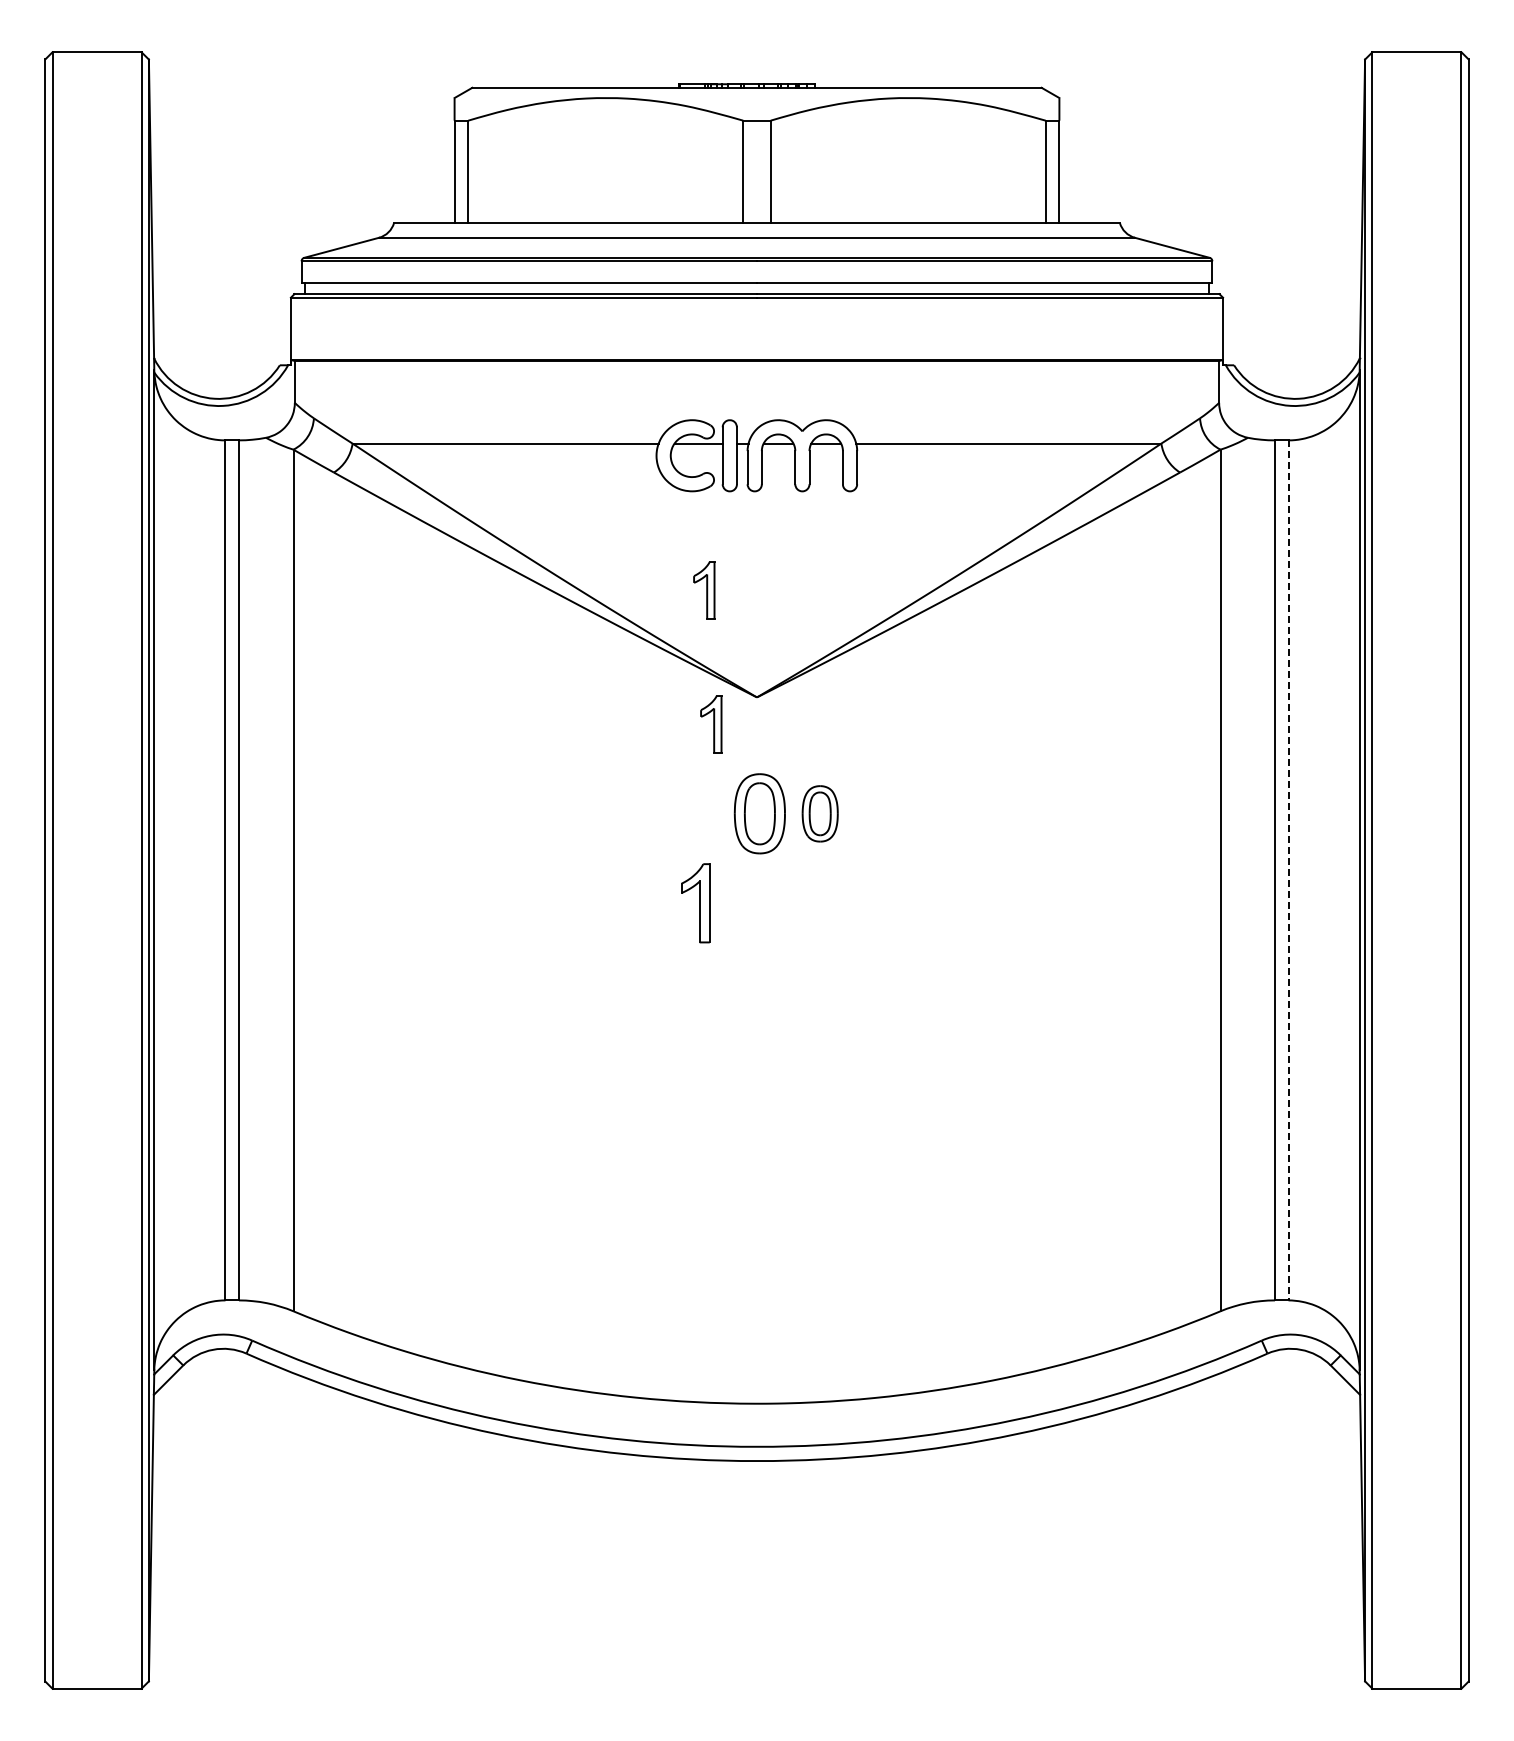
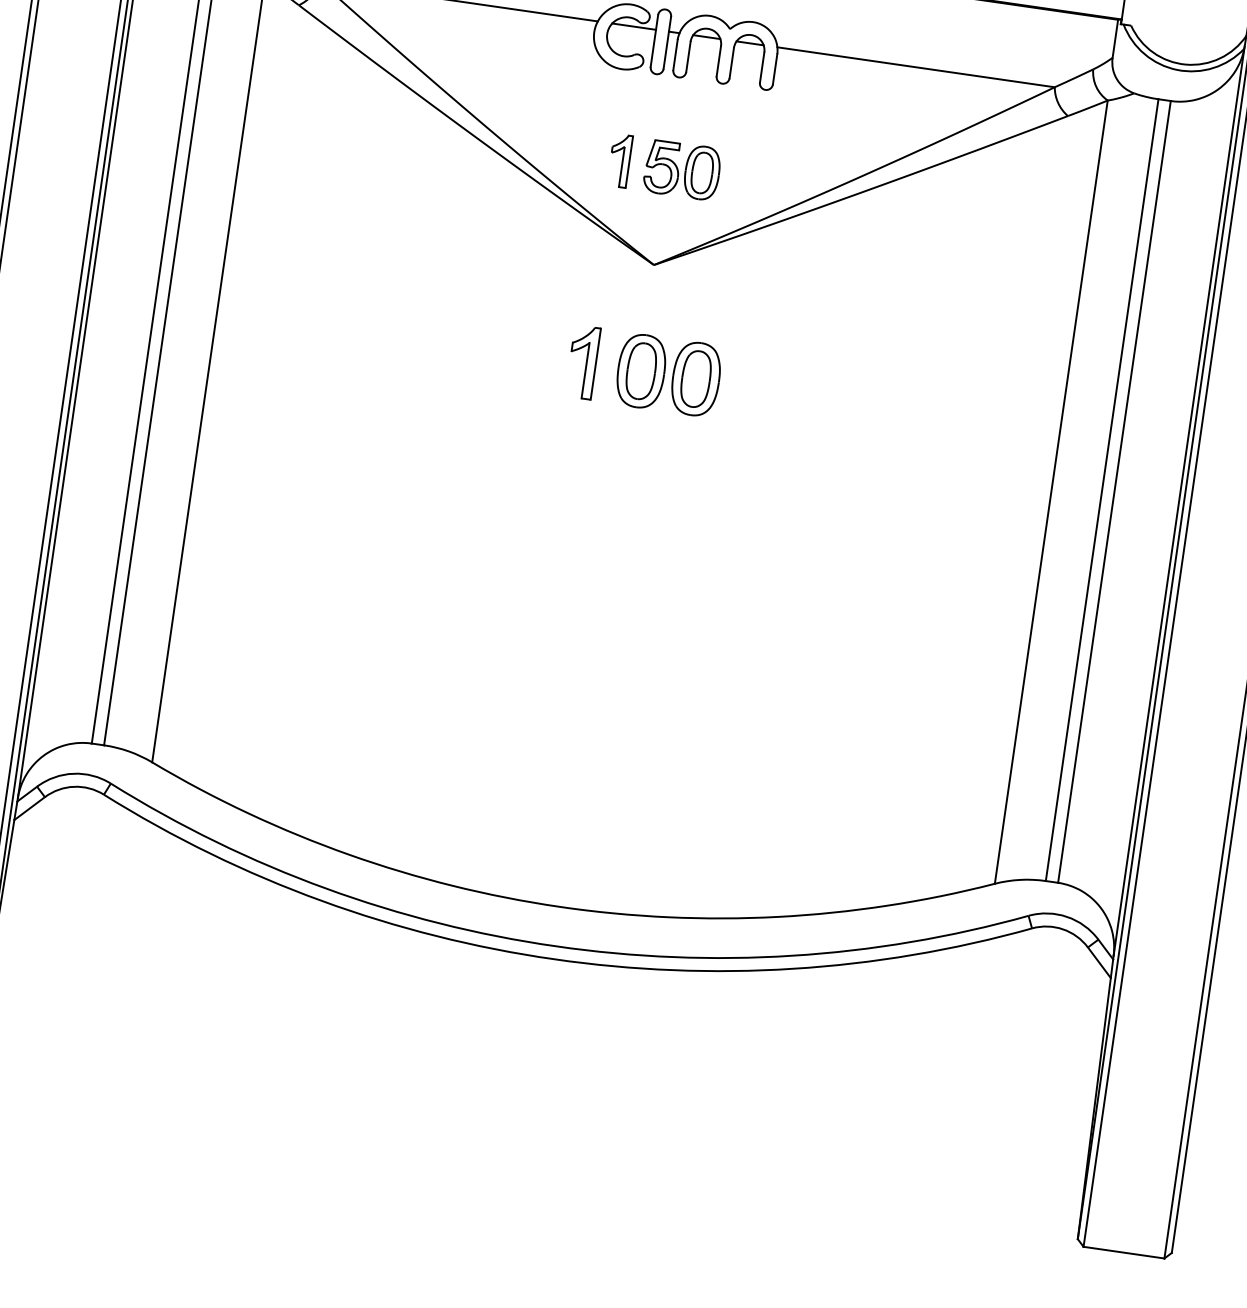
part: (772, 590) -> (682, 169), added
part: (711, 724) -> (609, 283), removed
part: (820, 813) -> (696, 378), size x1.43
line: (1288, 870) -> (1114, 492), dashed -> solid
part: (695, 903) -> (582, 362), moved

